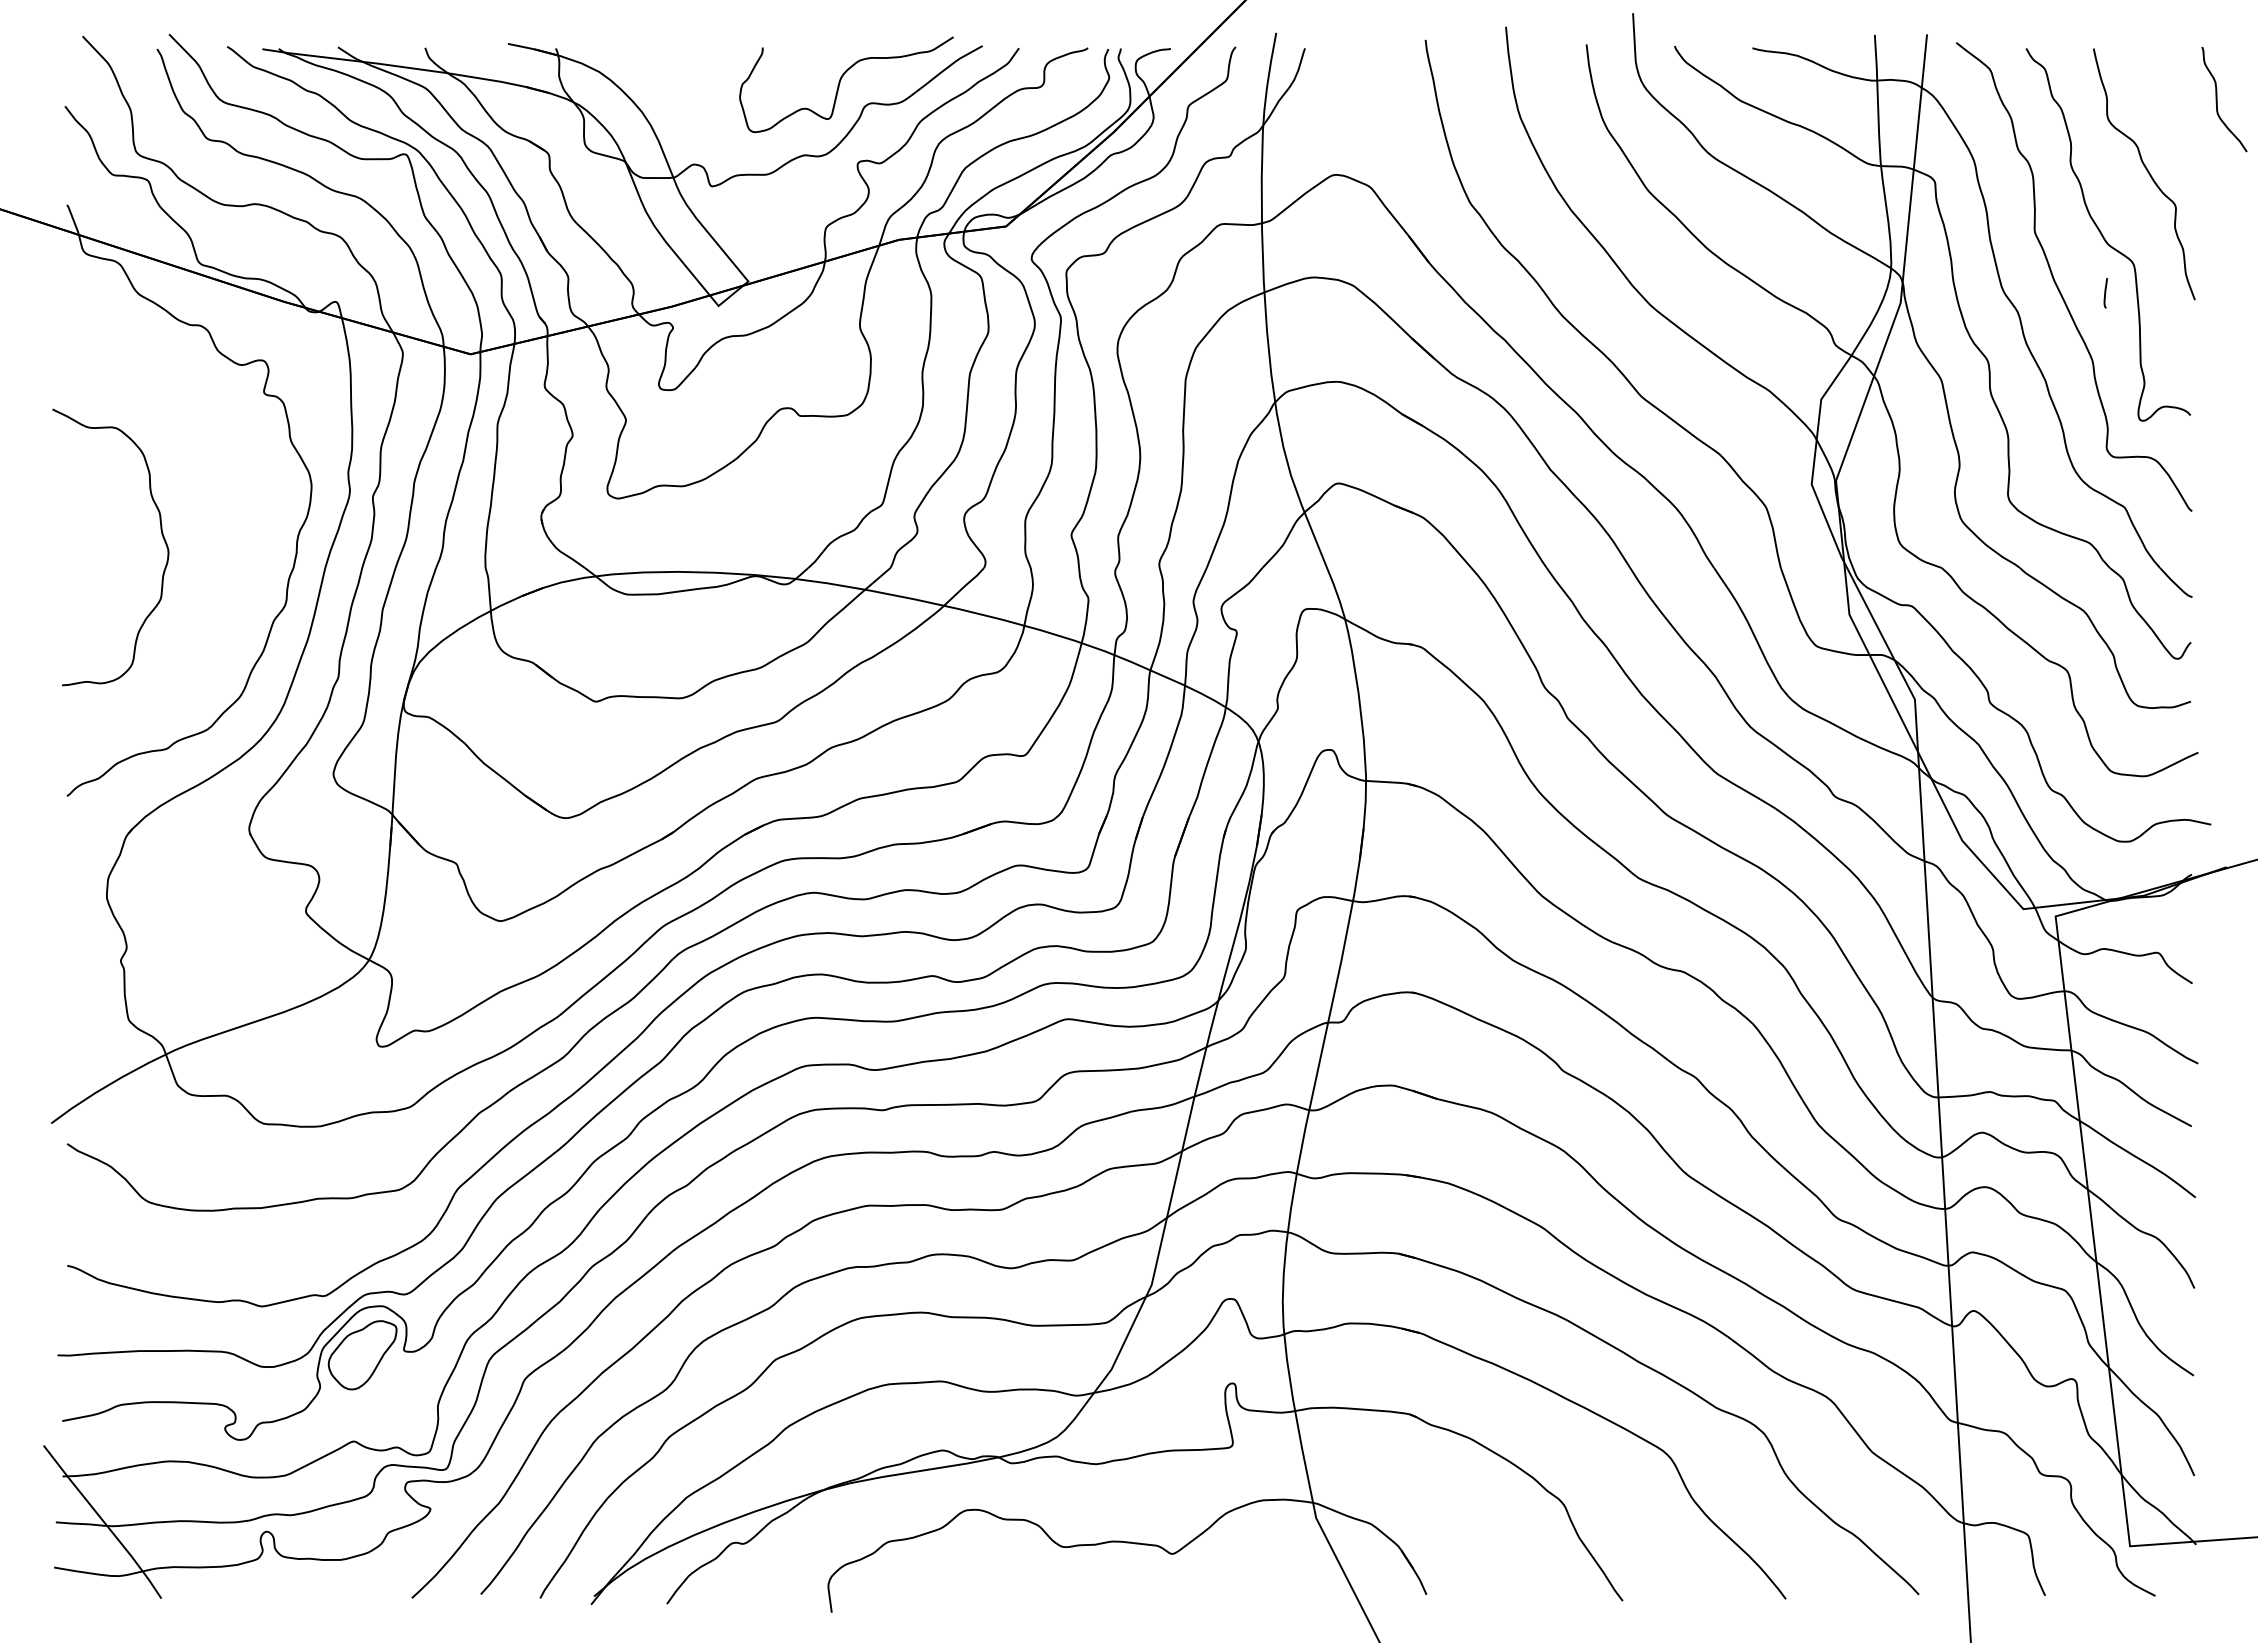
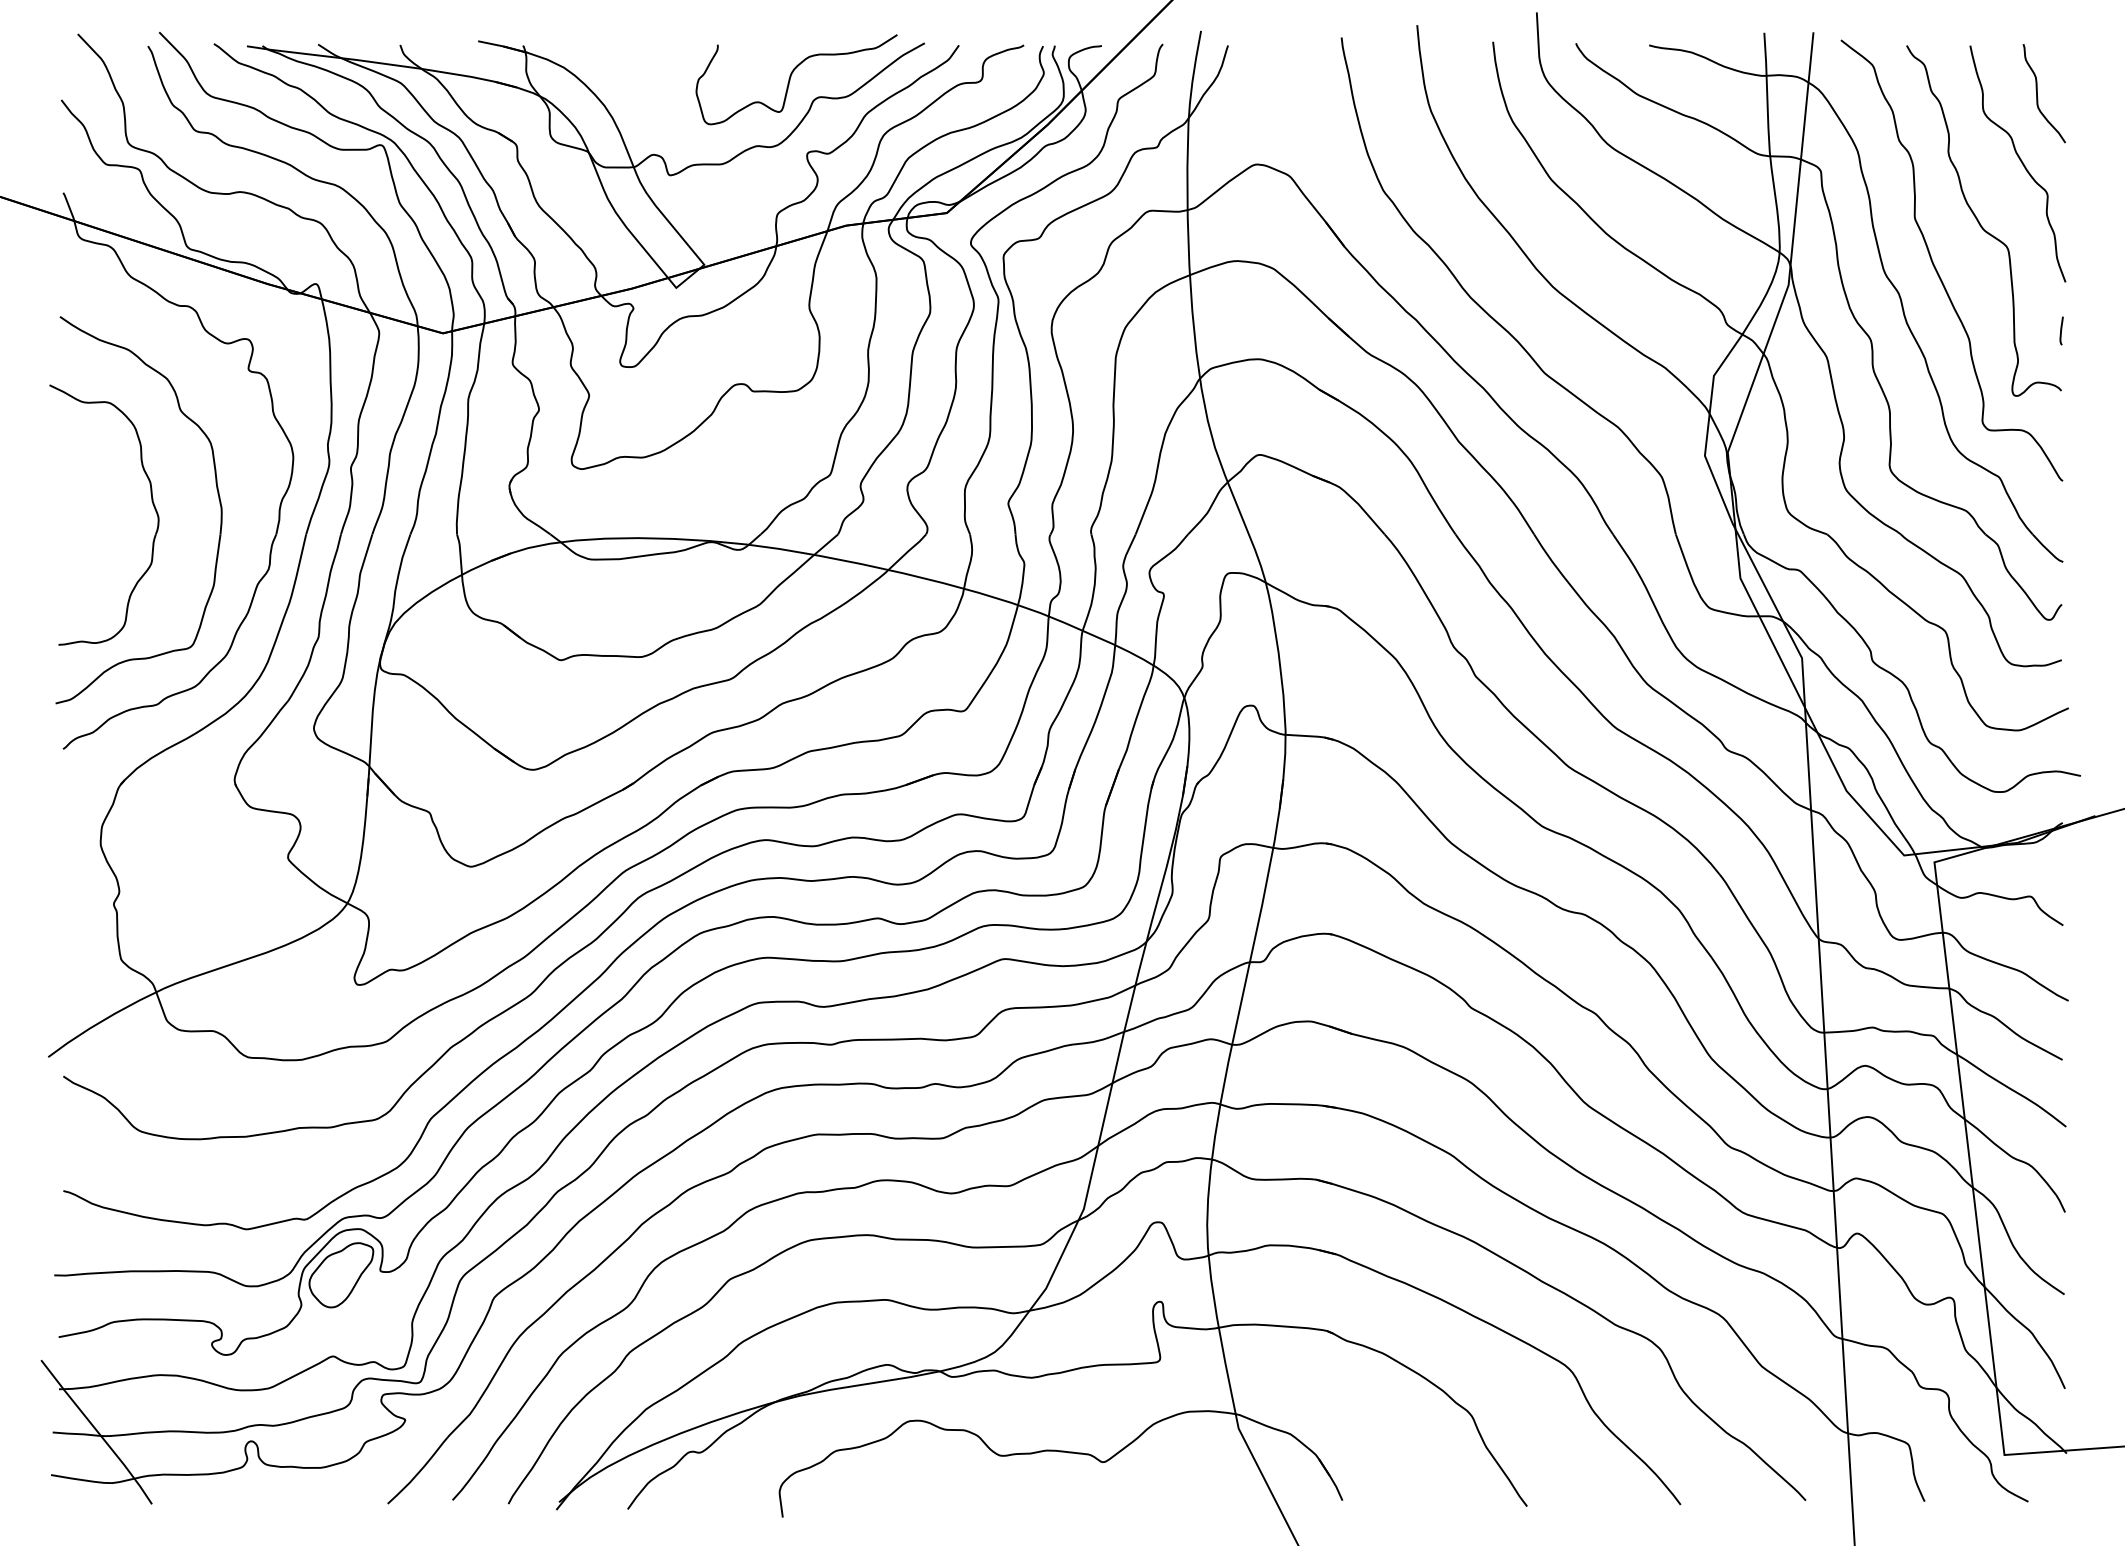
curve: (2217, 99) -> (2037, 93), moved
curve: (2105, 292) -> (2061, 330), moved
part: (231, 525) -> (217, 494), added

